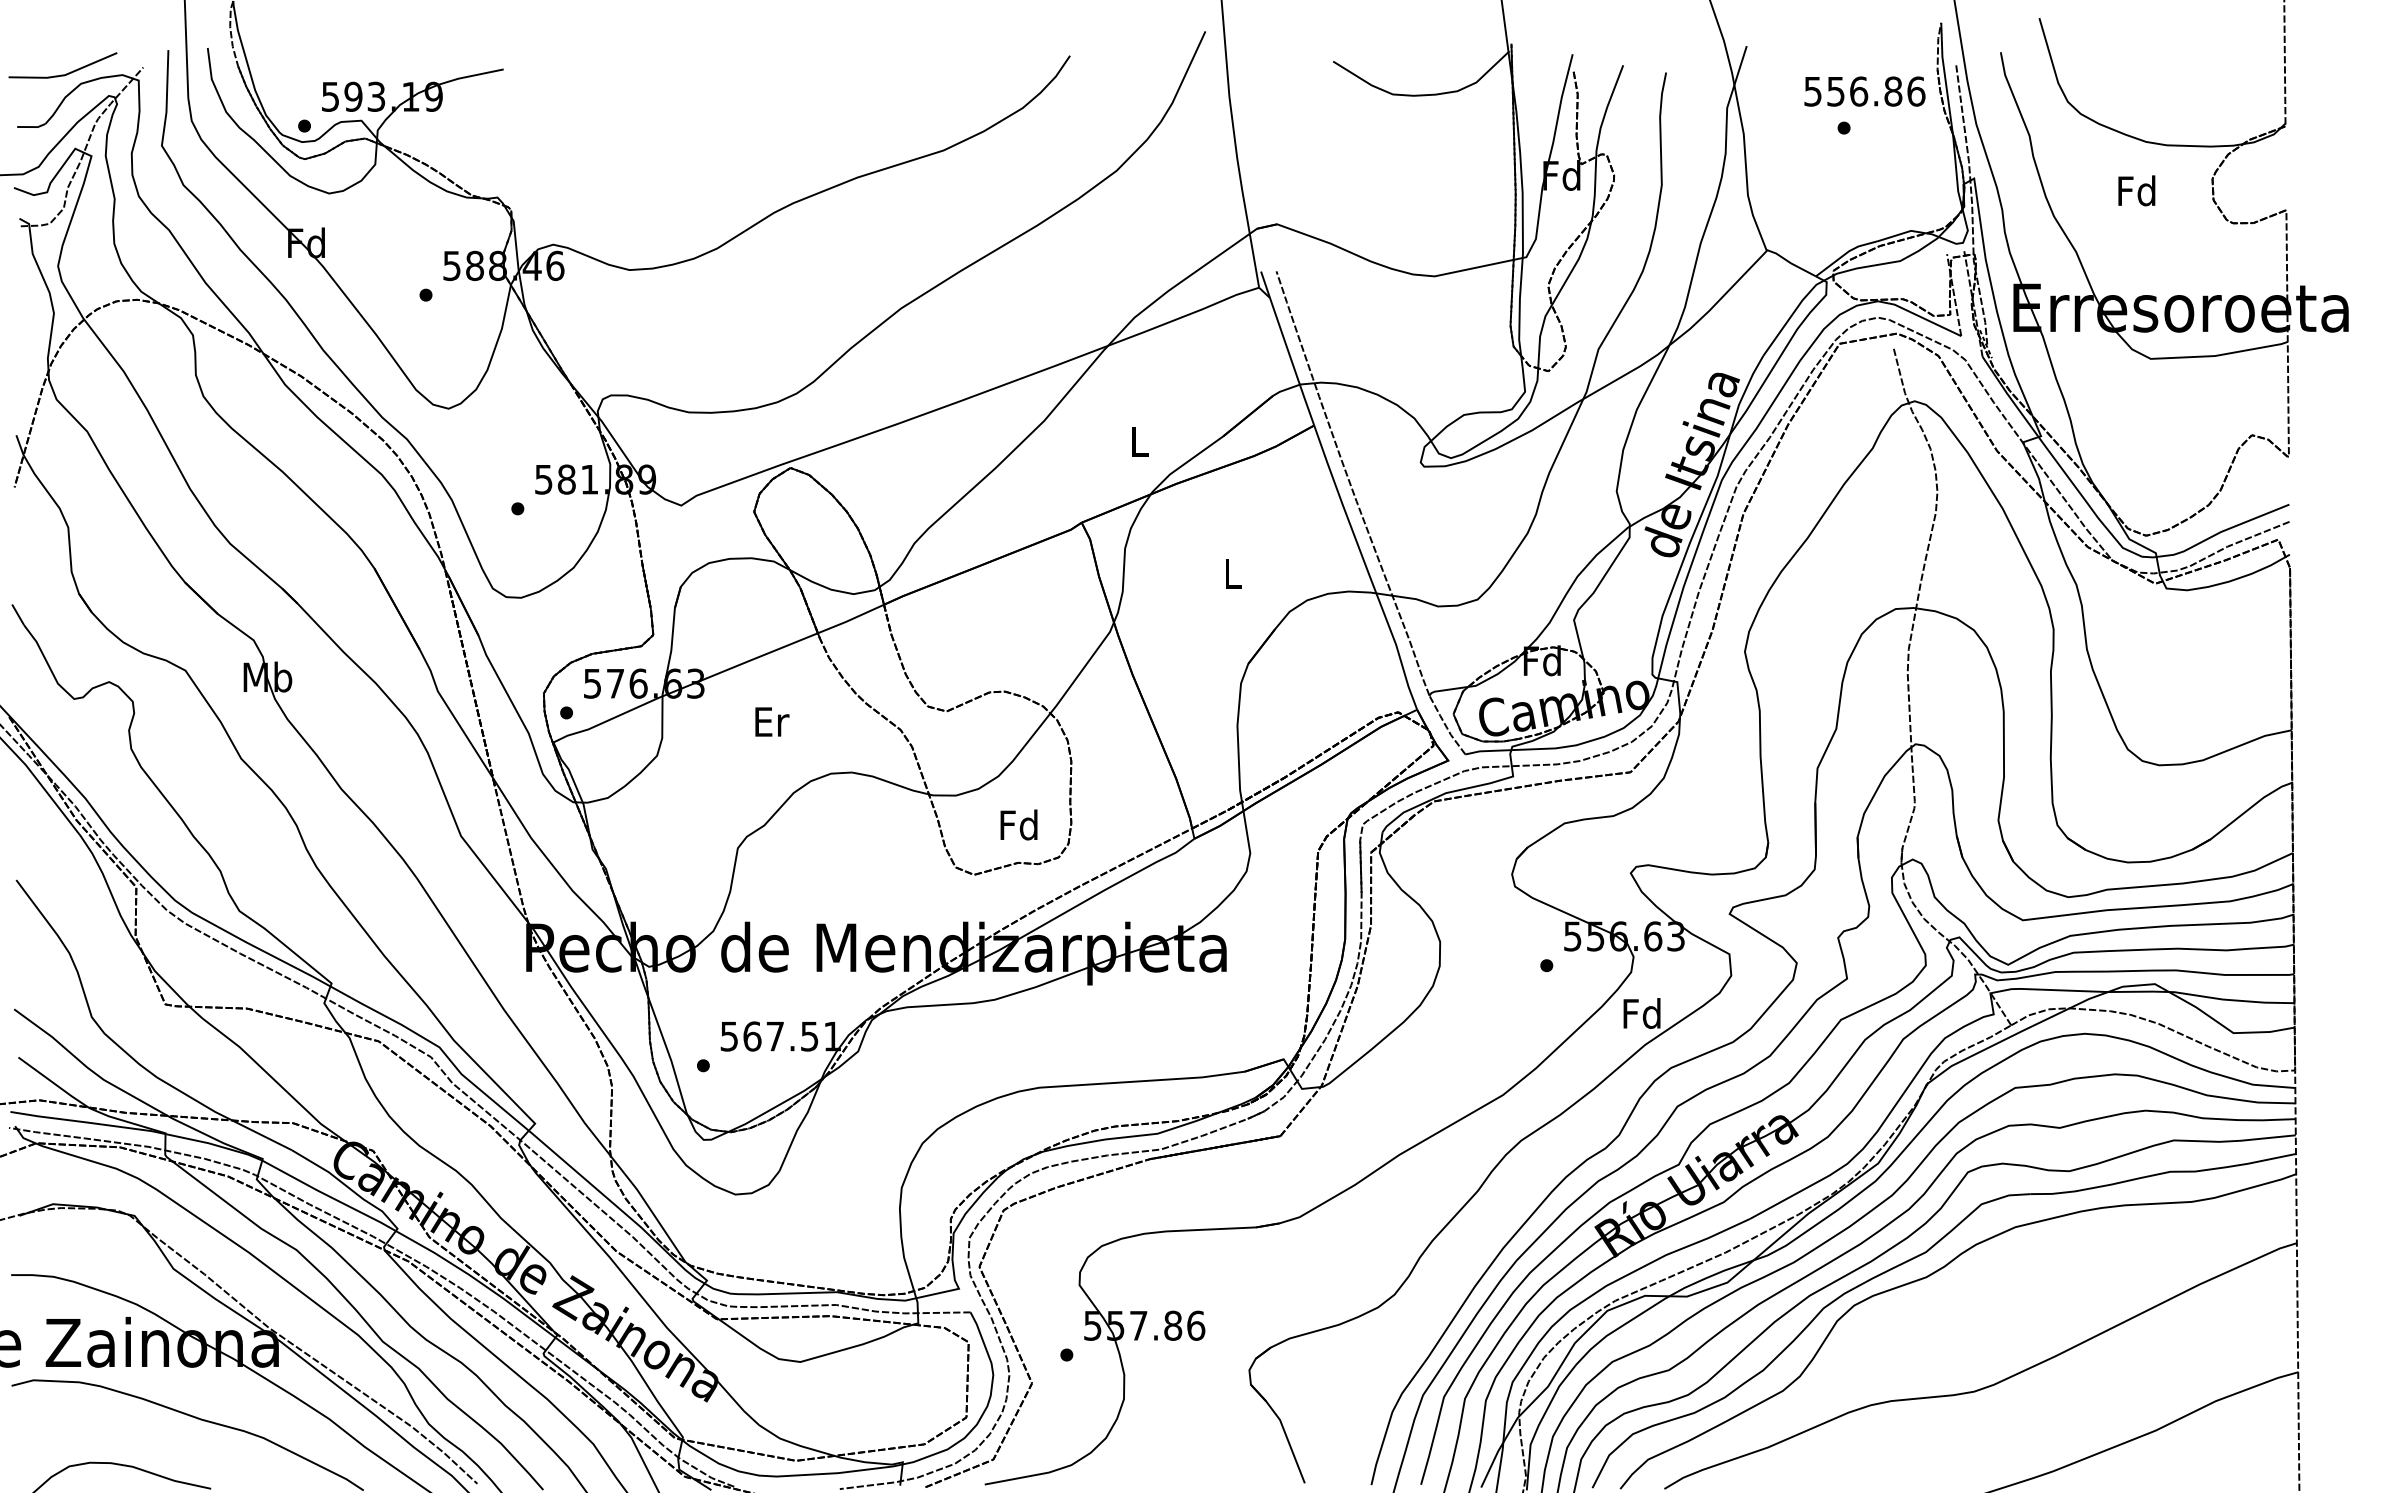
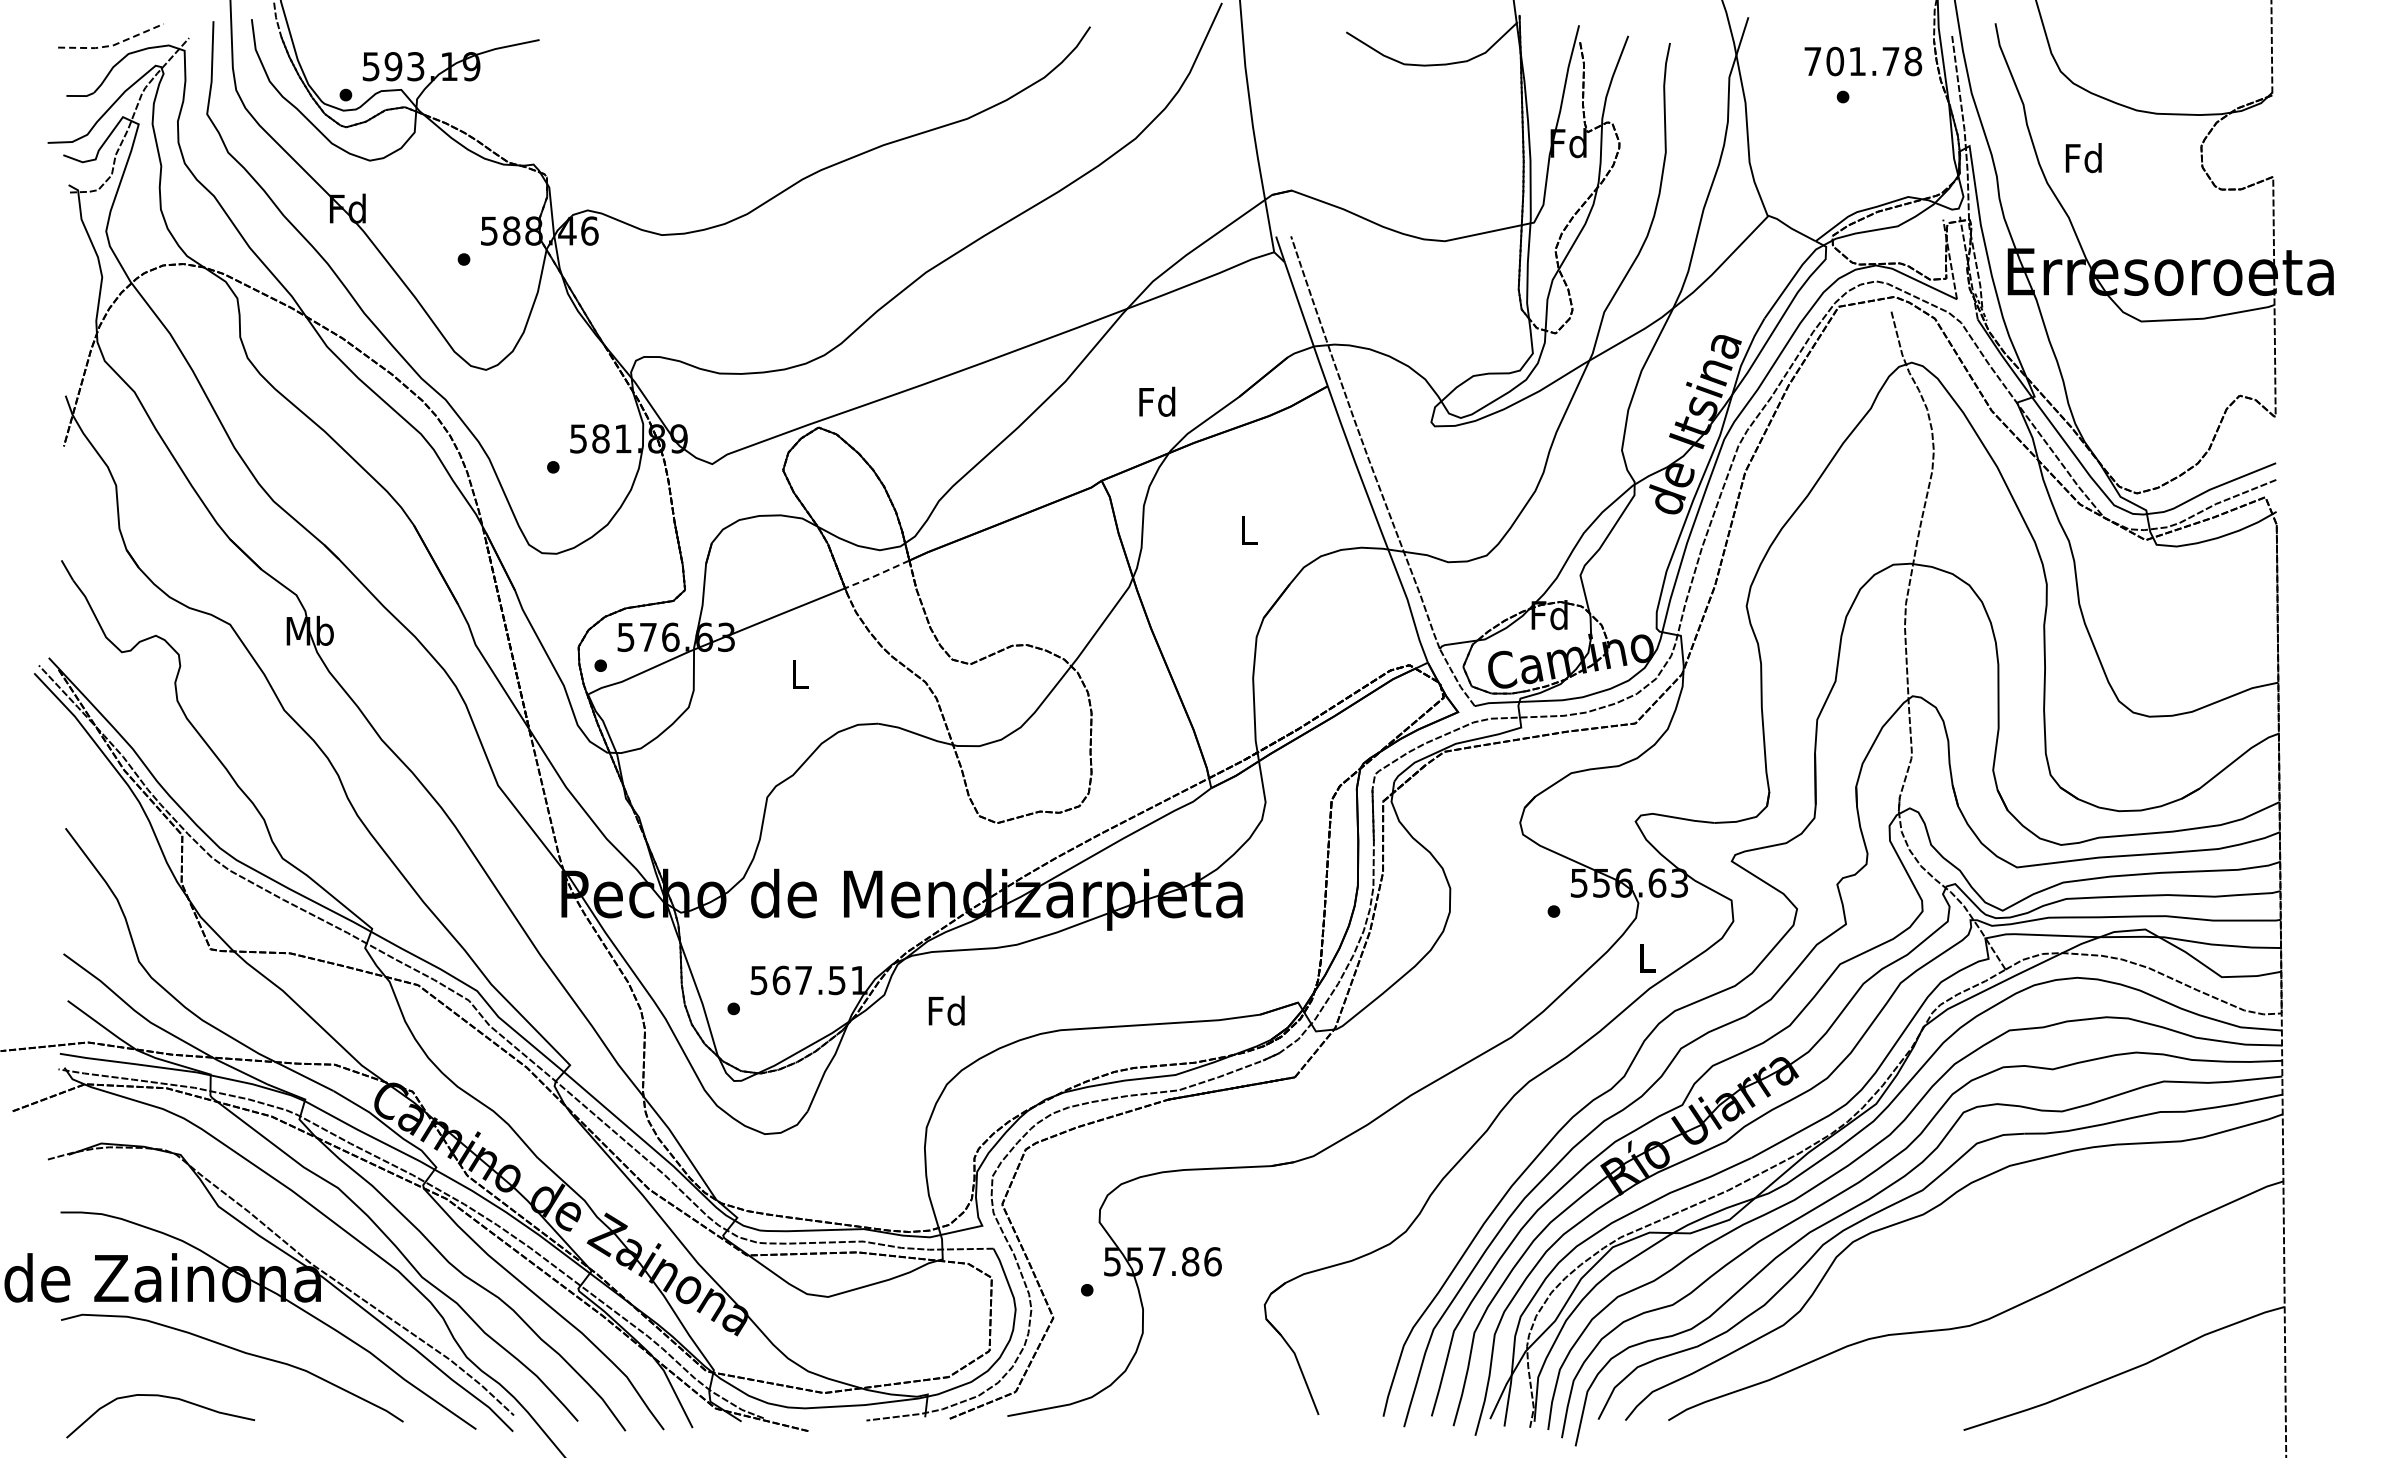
line: (65, 75) -> (113, 45), solid -> dashed
text: (1865, 91) -> (1863, 61), 556.86 -> 701.78
text: (2136, 191) -> (2083, 158), moved
text: (1139, 441) -> (1157, 401), L -> Fd
line: (851, 620) -> (877, 575), solid -> dashed
text: (772, 721) -> (800, 674), Er -> L
text: (1018, 824) -> (946, 1010), moved
text: (1641, 1013) -> (1646, 958), Fd -> L

